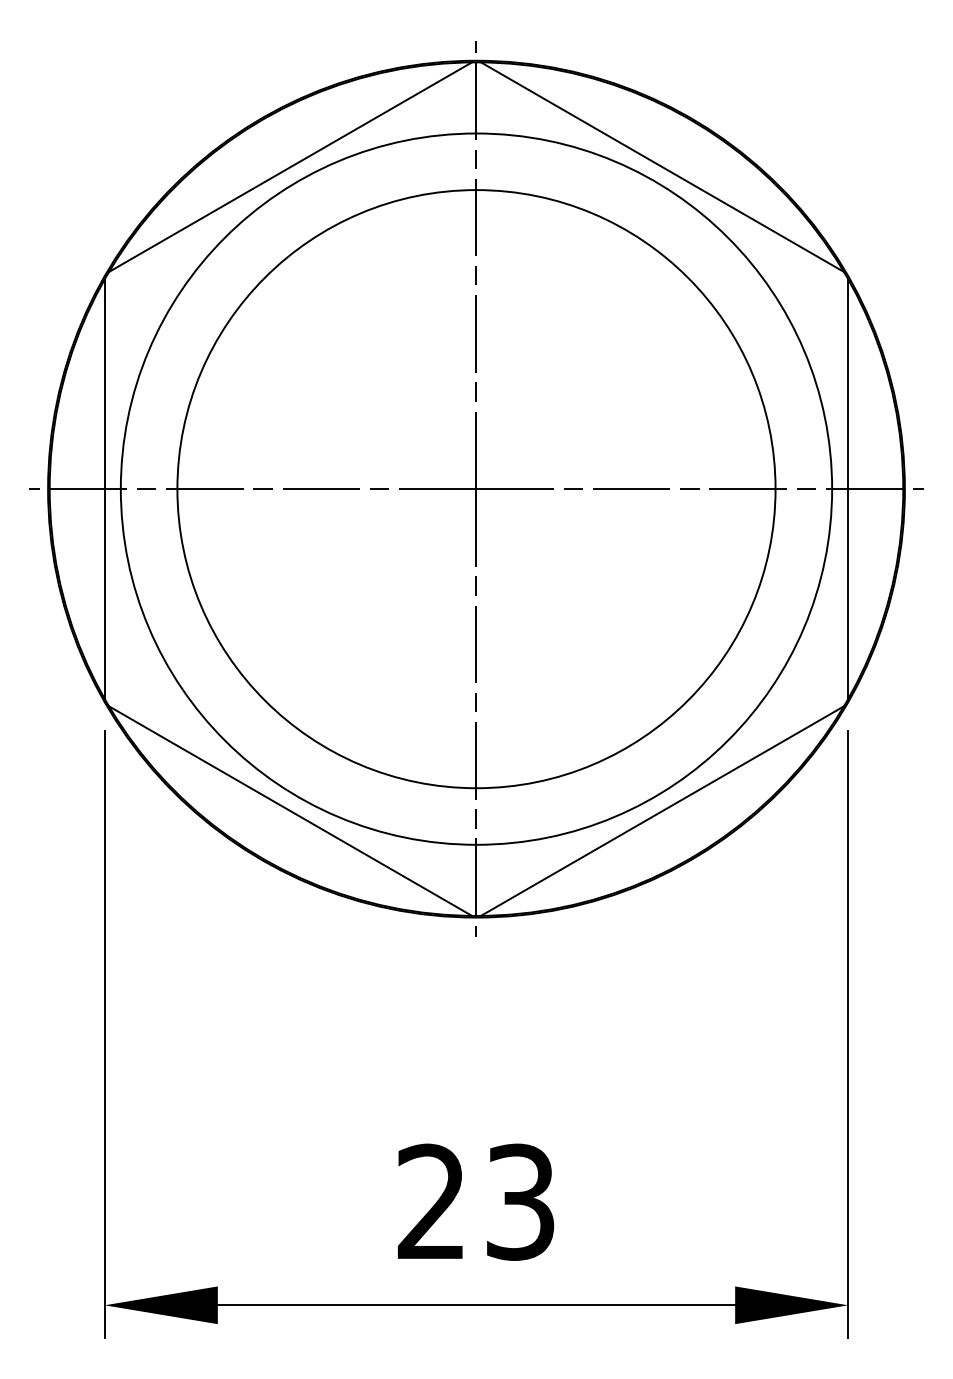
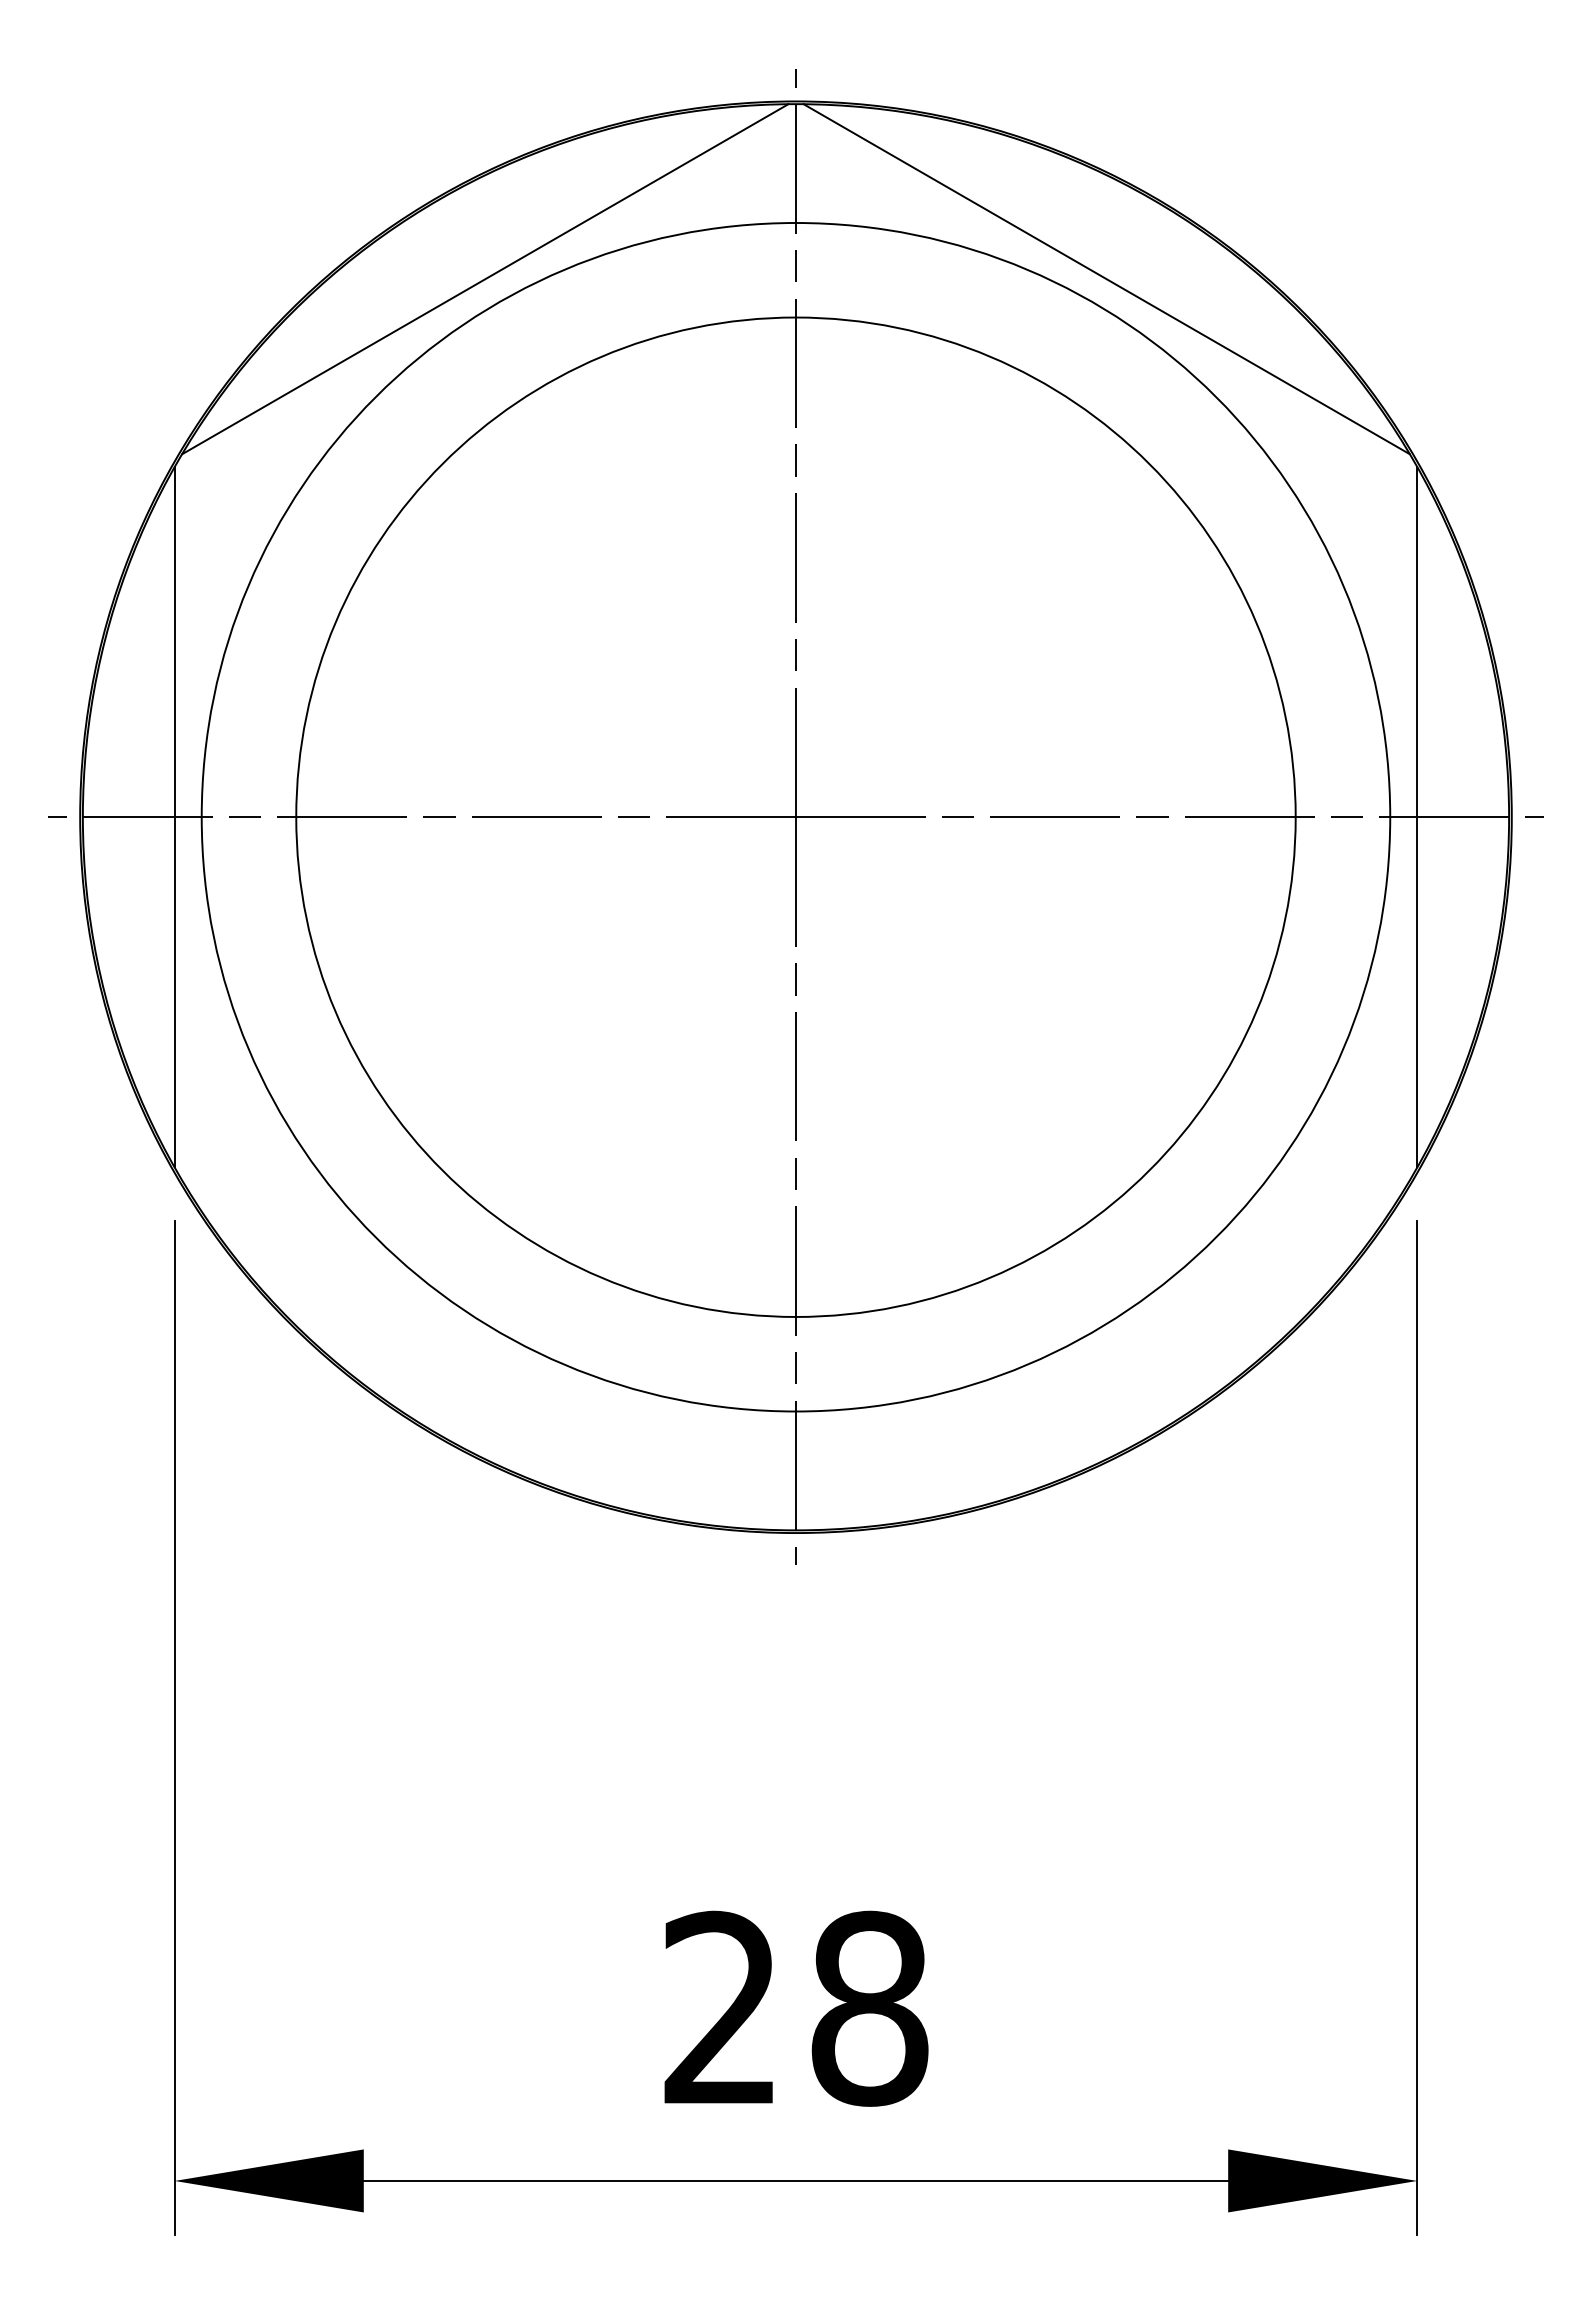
line: (290, 810) -> (485, 1354), removed
line: (661, 810) -> (1105, 1354), removed
text: (520, 1201) -> (869, 2007), 23 -> 28

